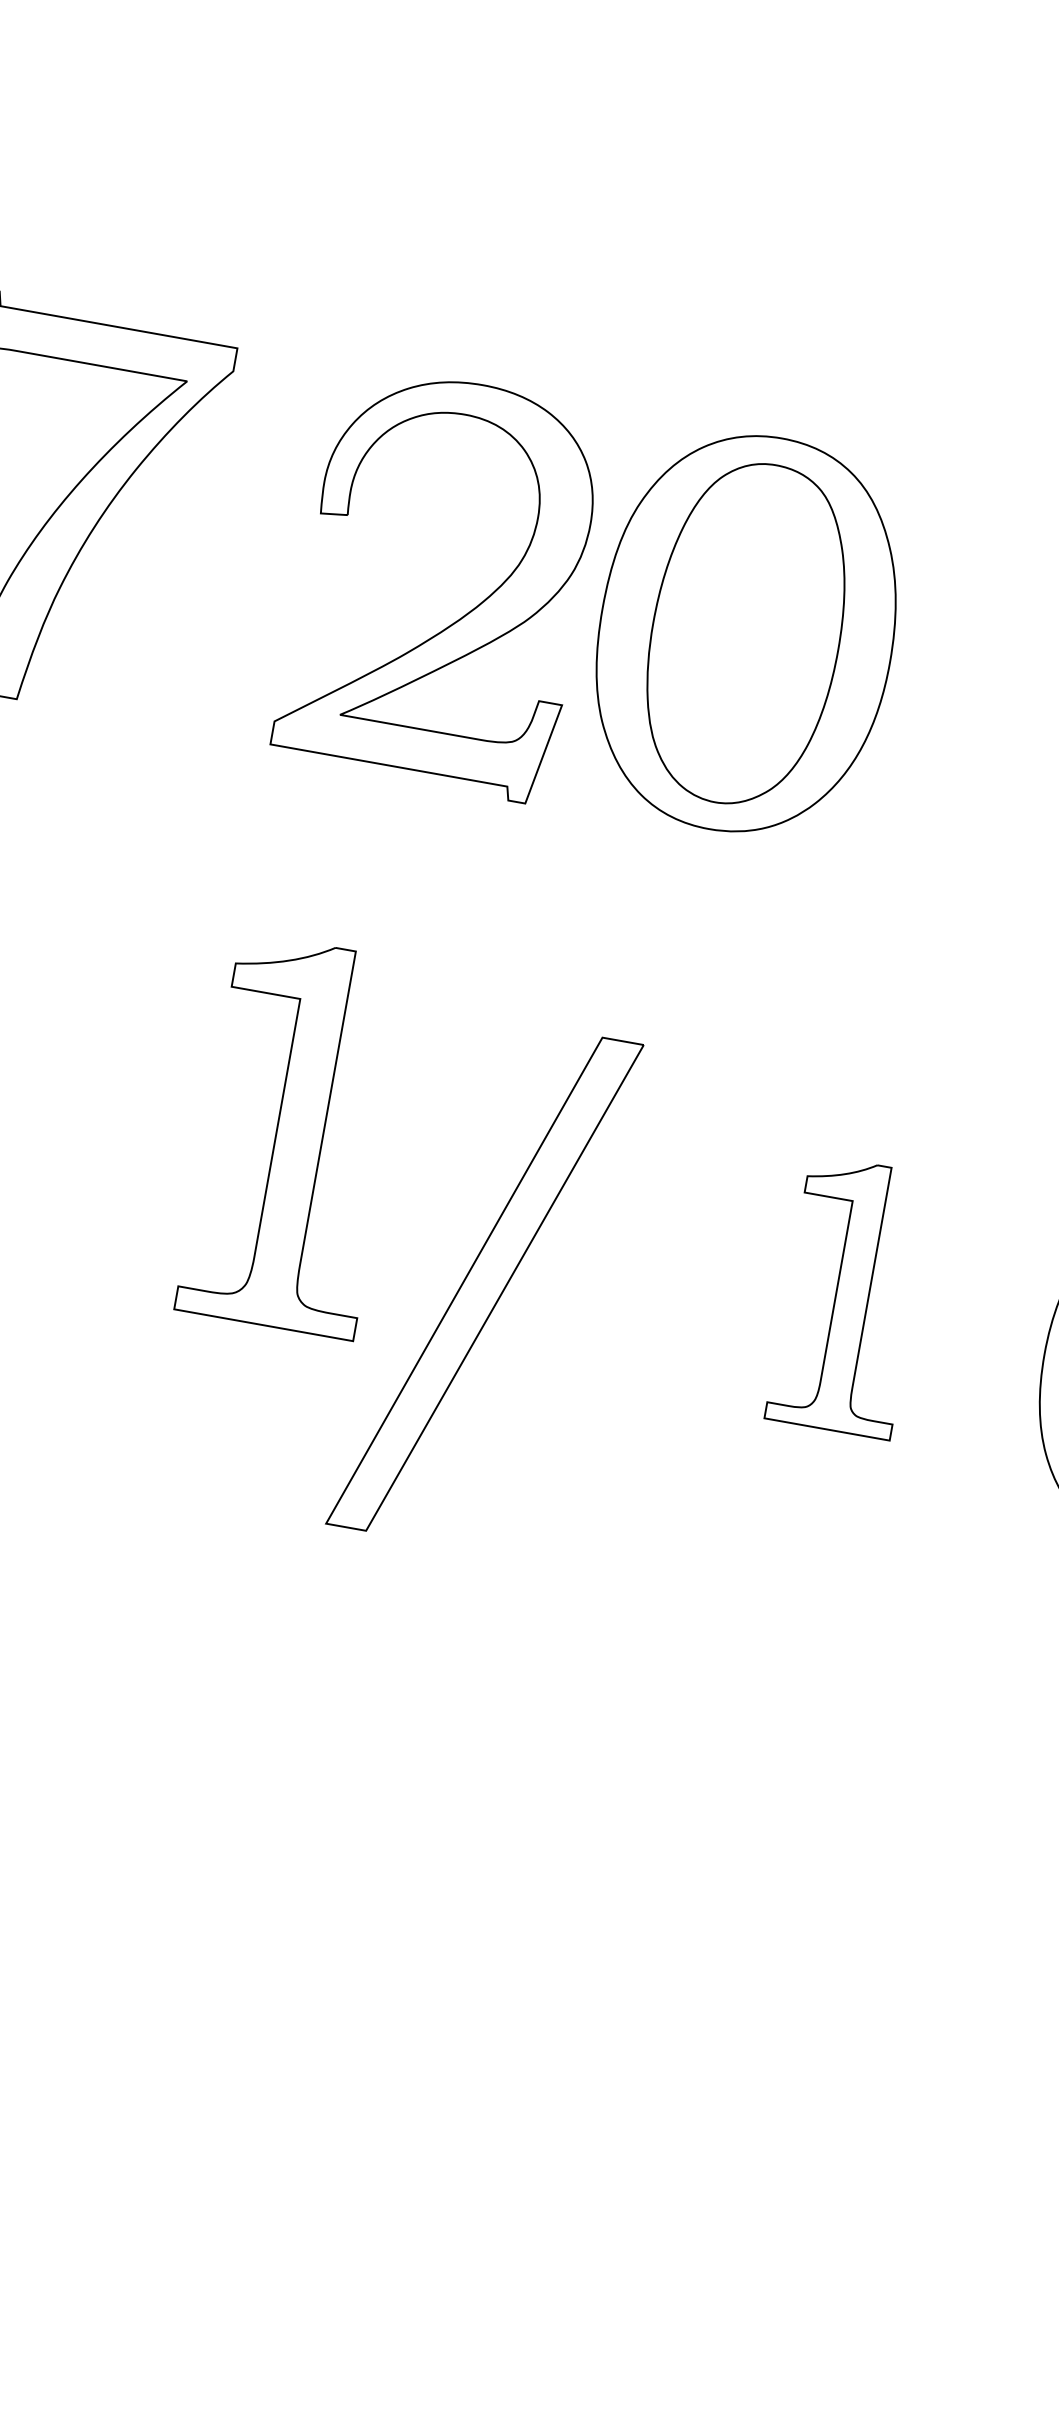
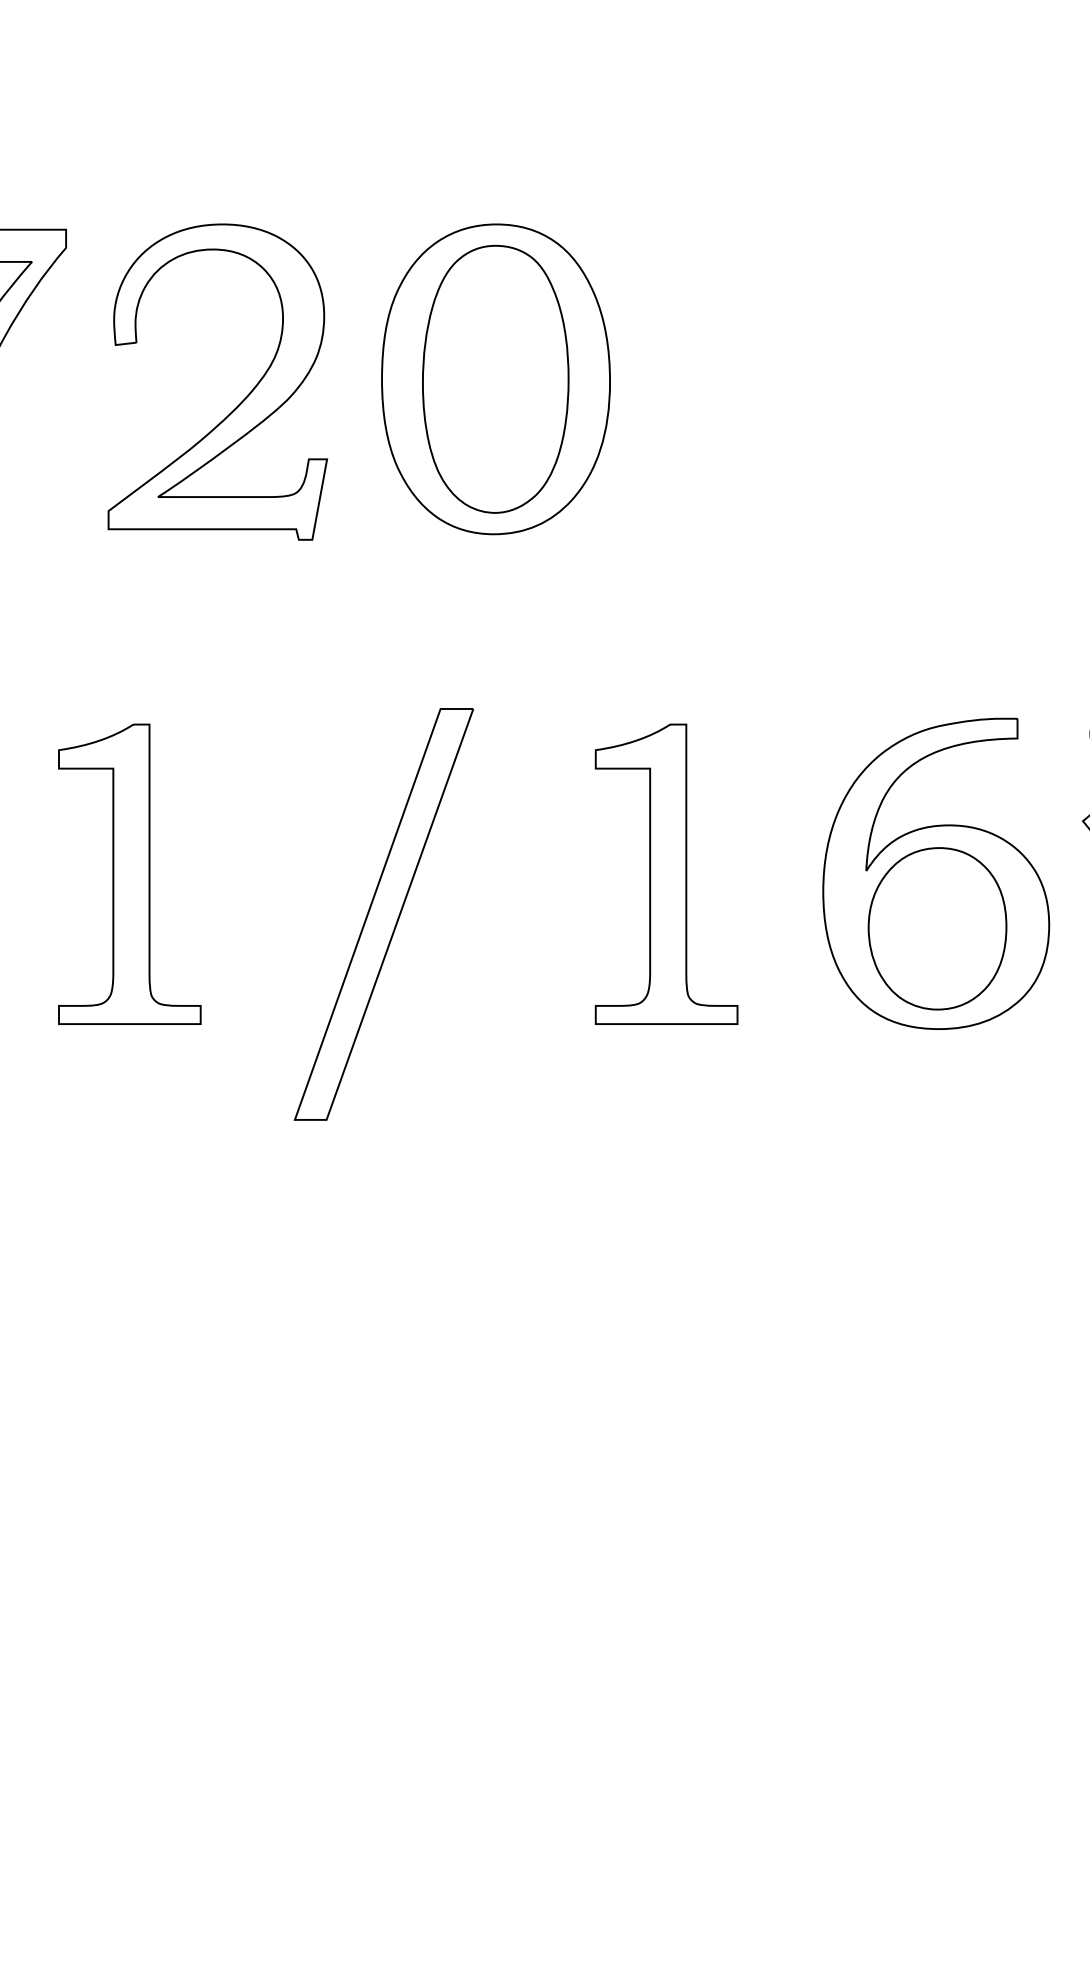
part: (464, 615) -> (239, 403), moved
part: (297, 1135) -> (129, 873), moved
part: (850, 1296) -> (666, 873), size x1.43

